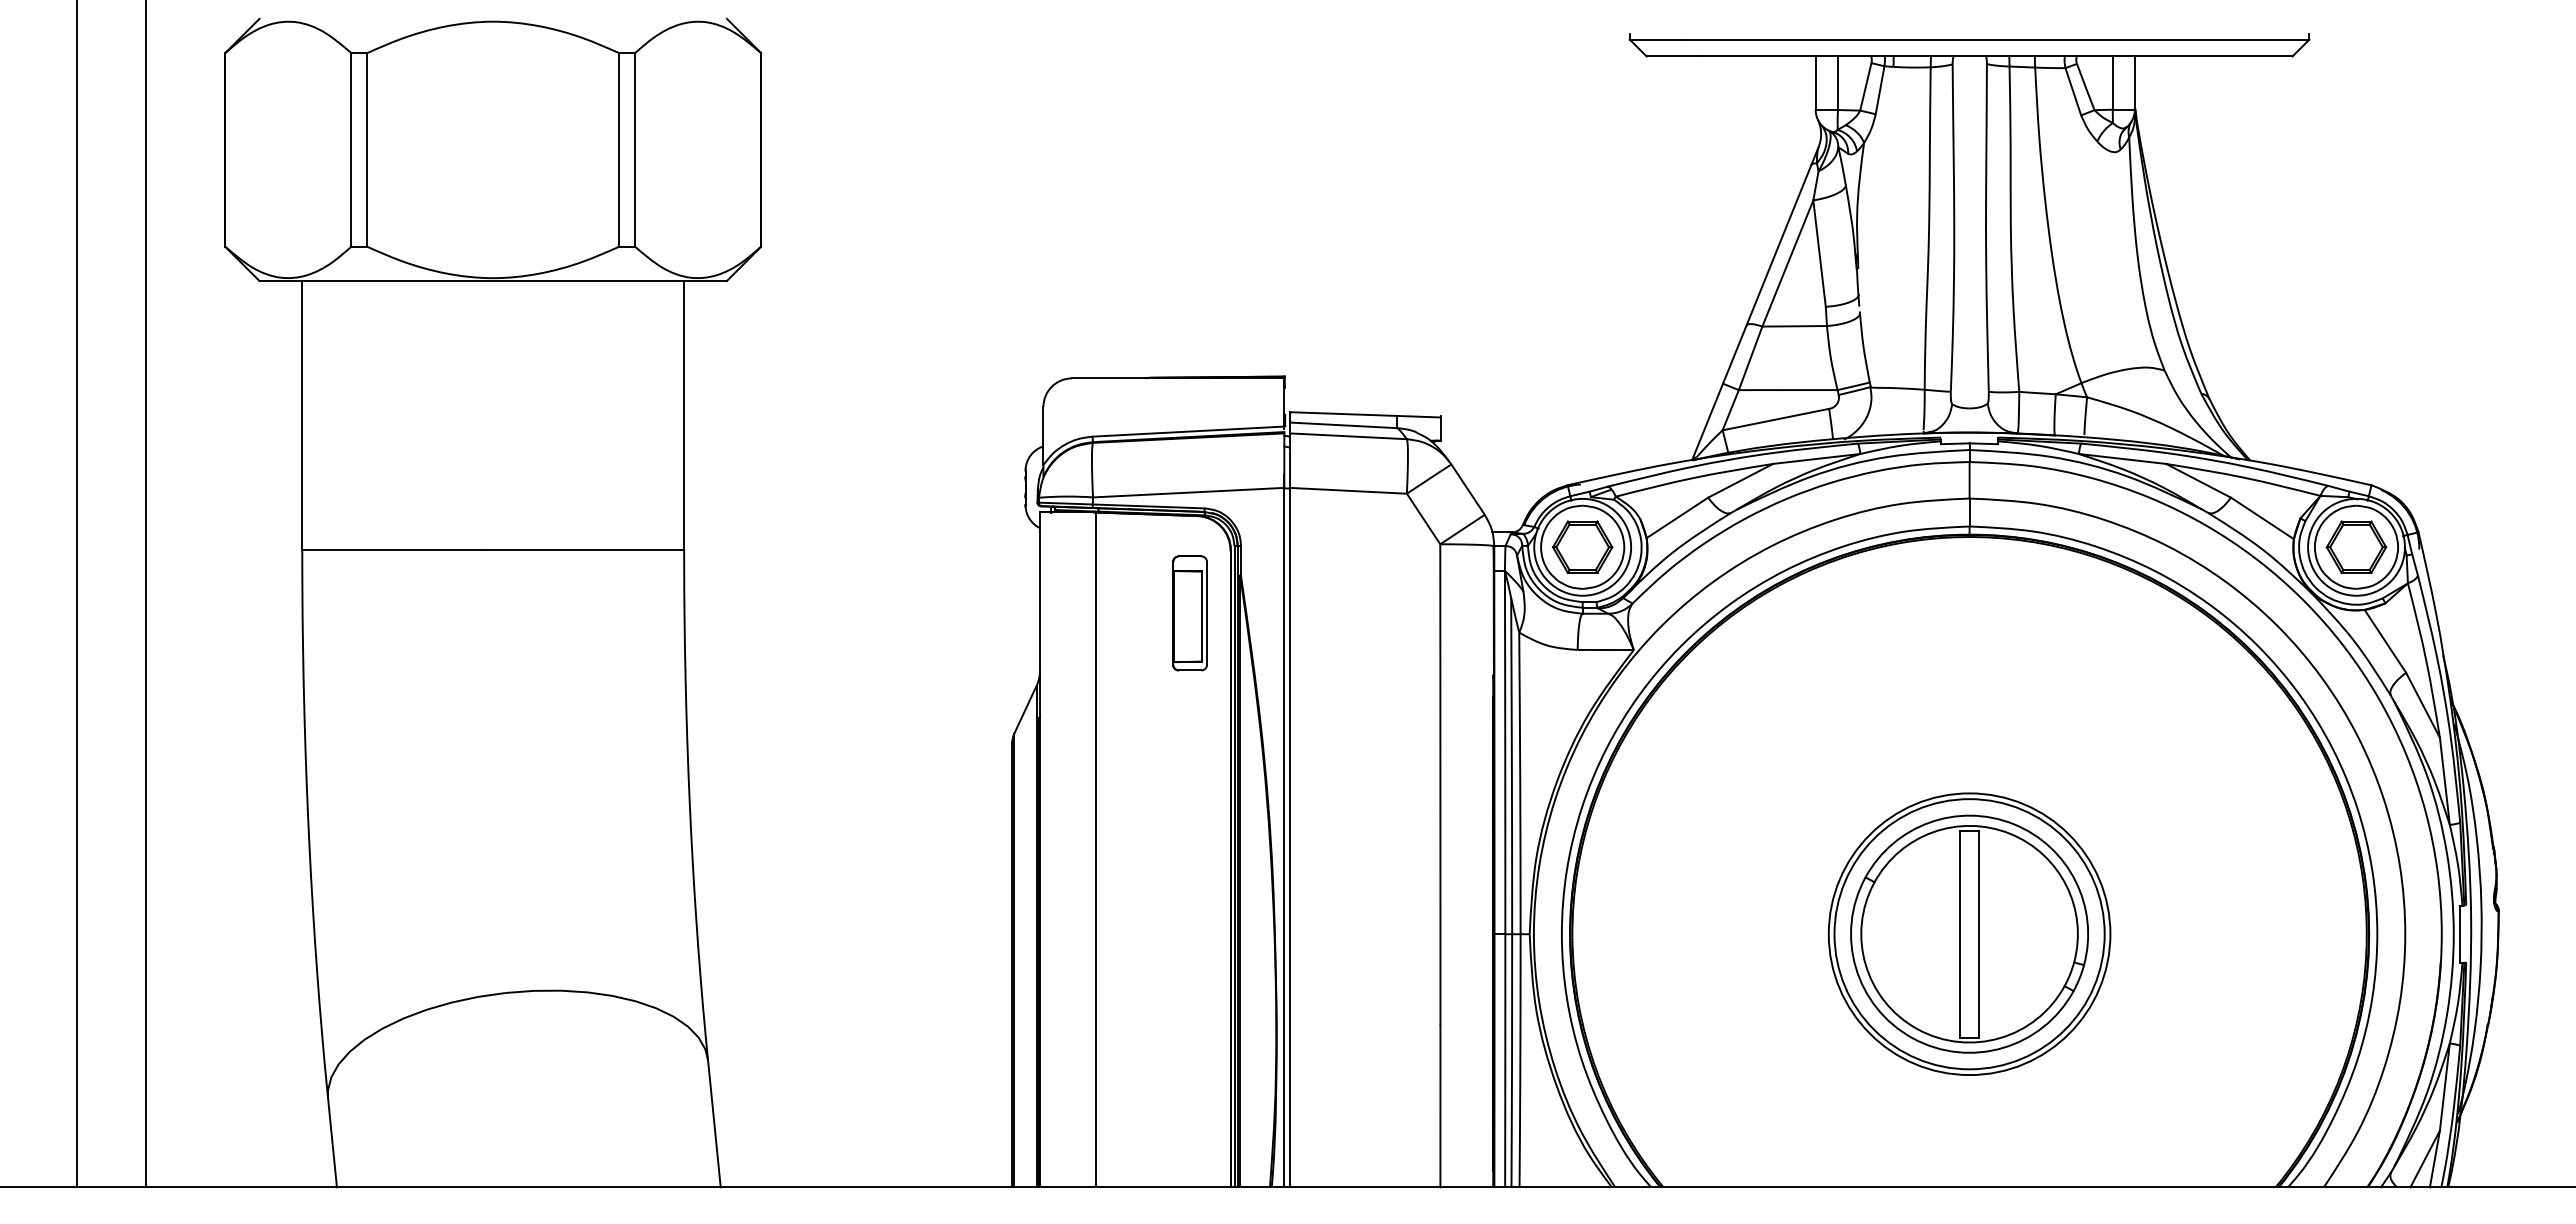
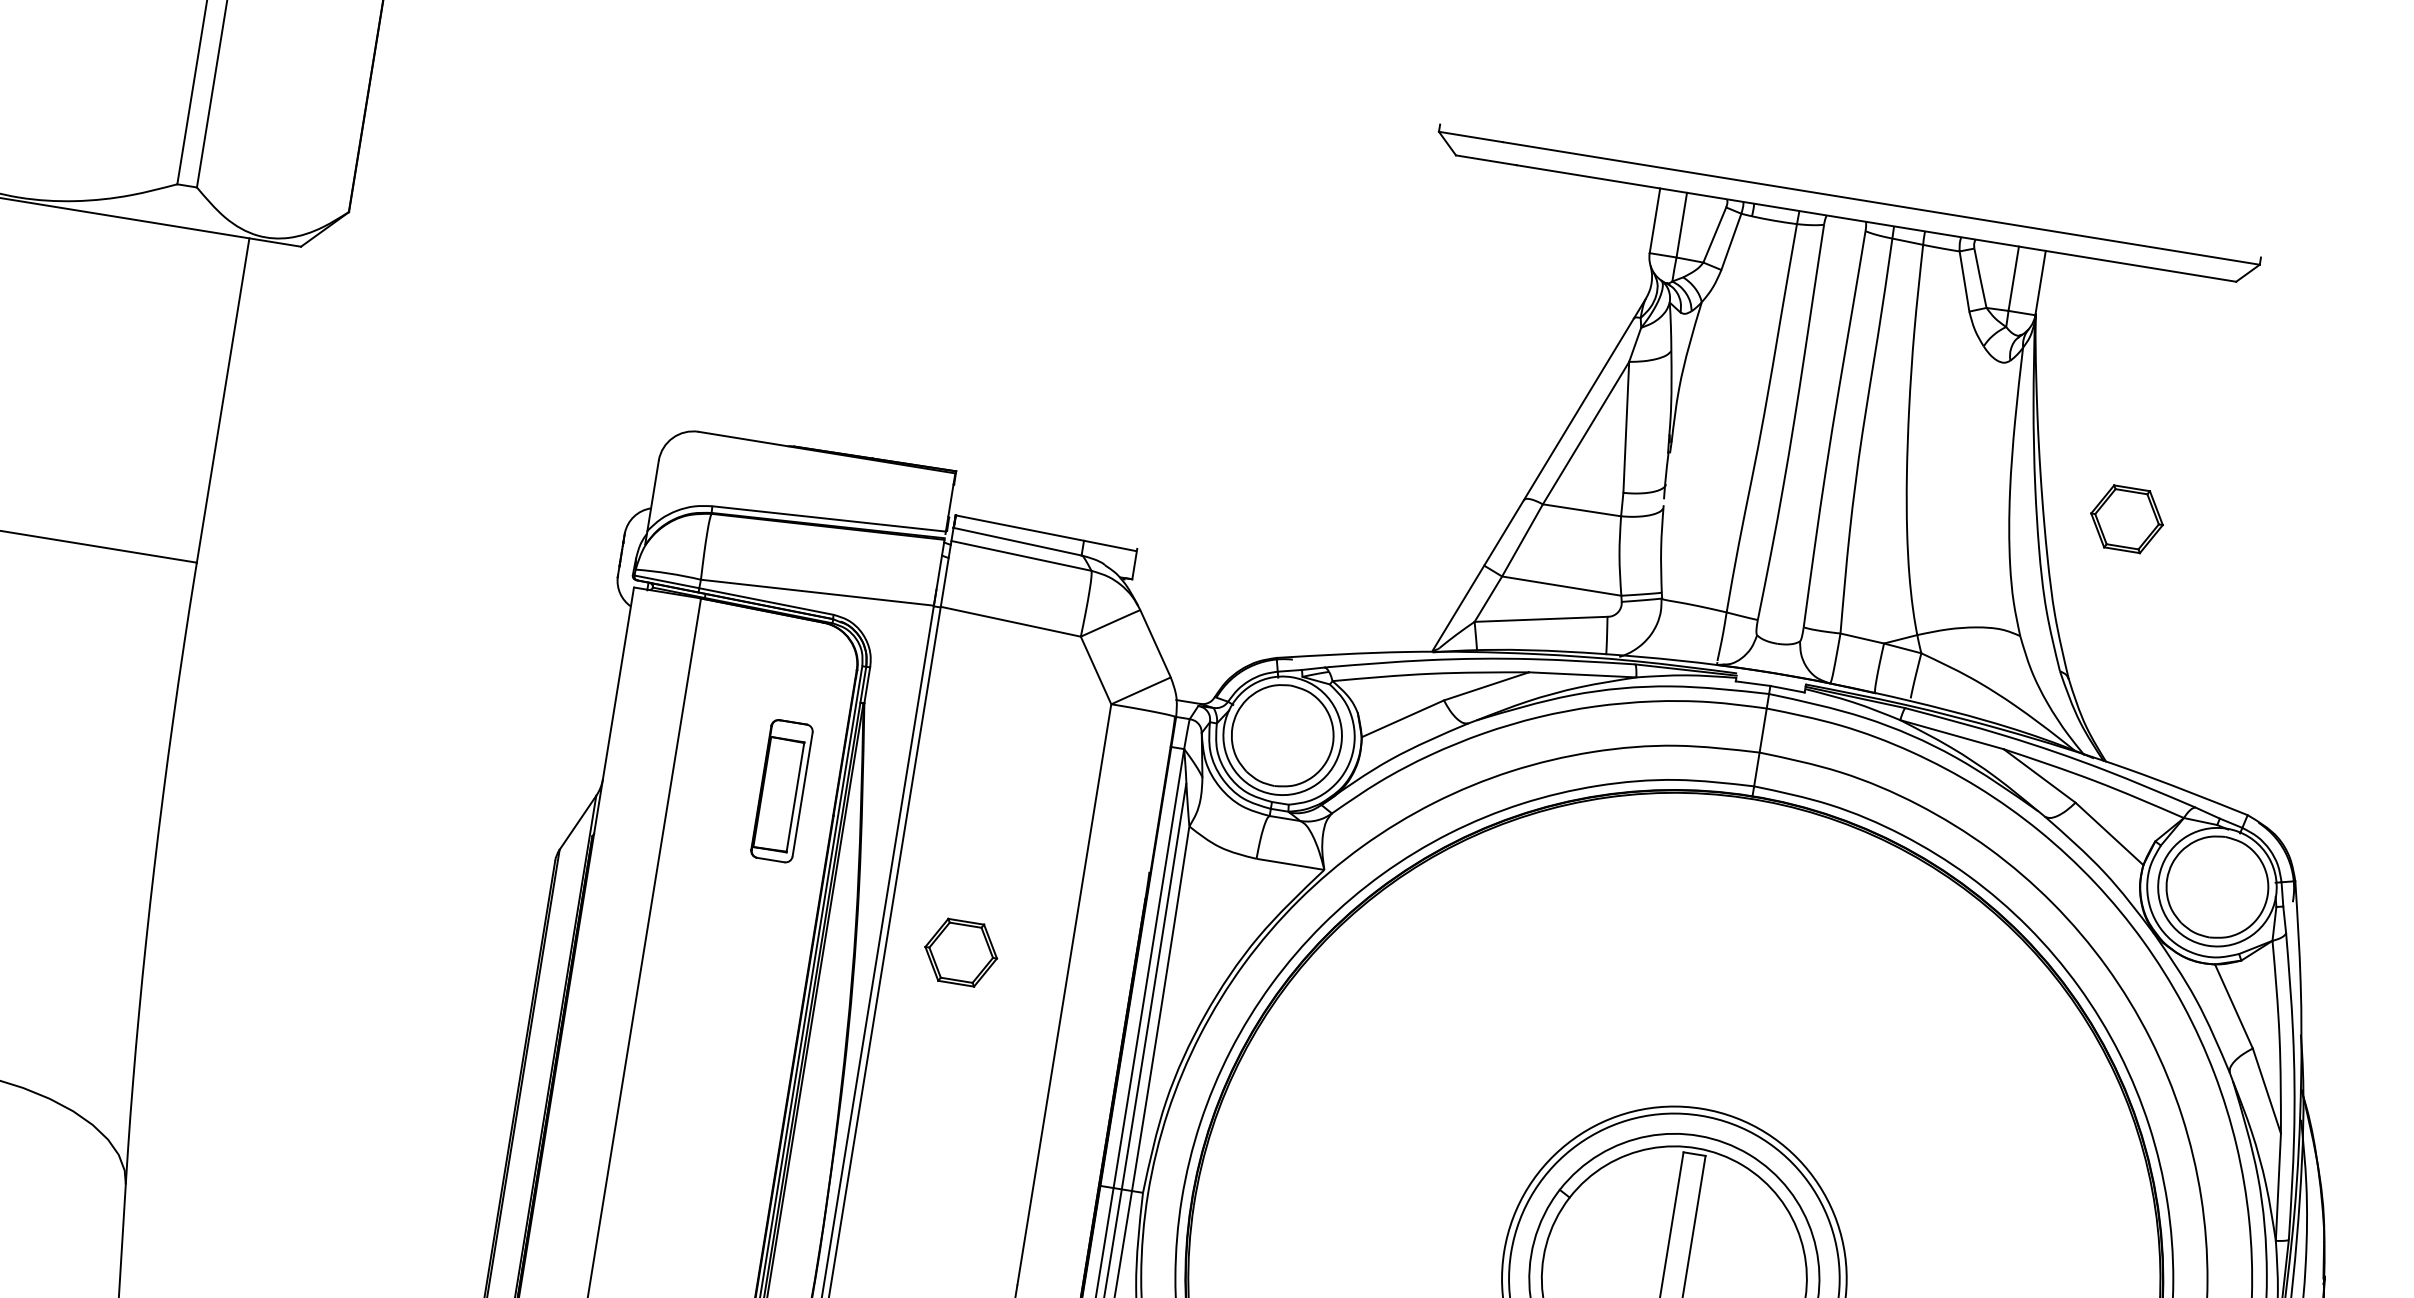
part: (1582, 547) -> (960, 952), moved
part: (2356, 547) -> (2126, 519), moved
part: (1189, 613) -> (781, 791), moved

